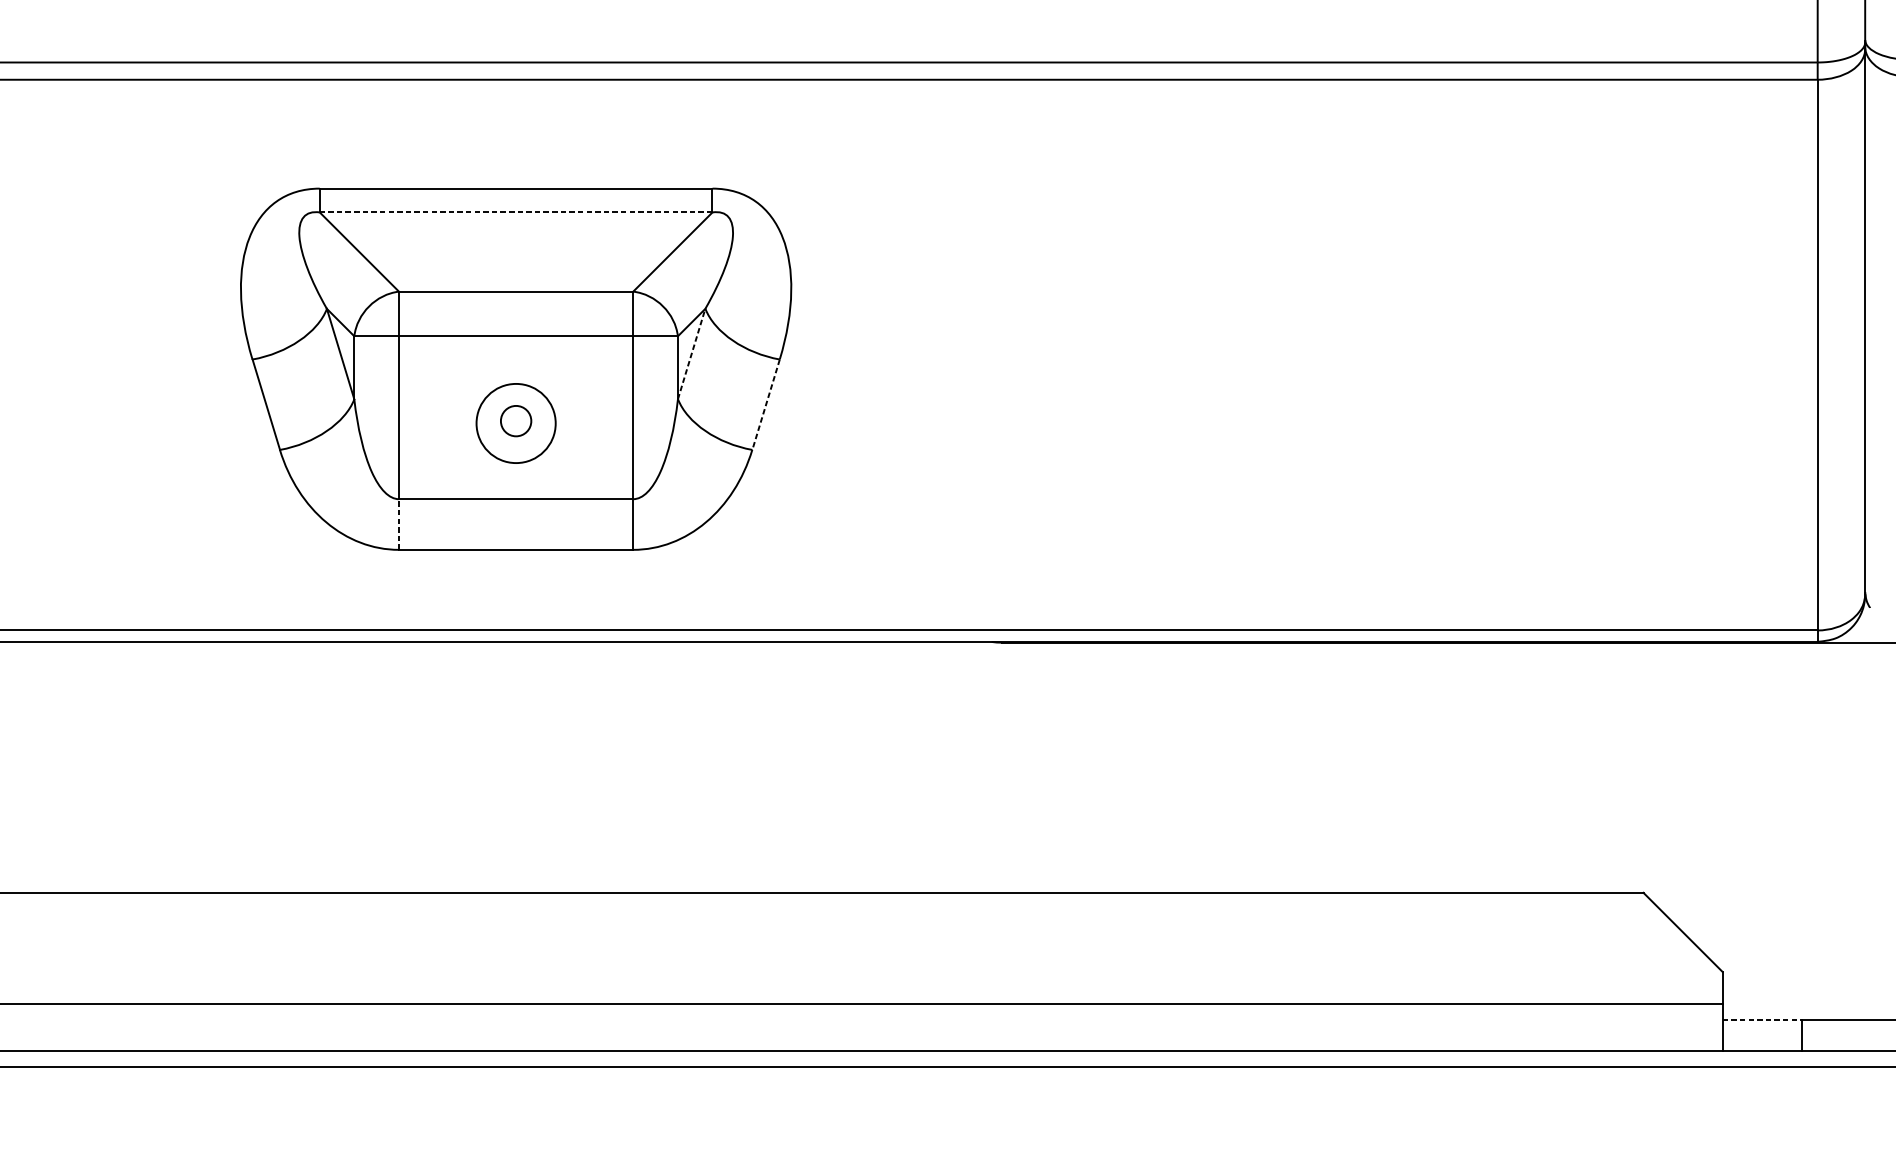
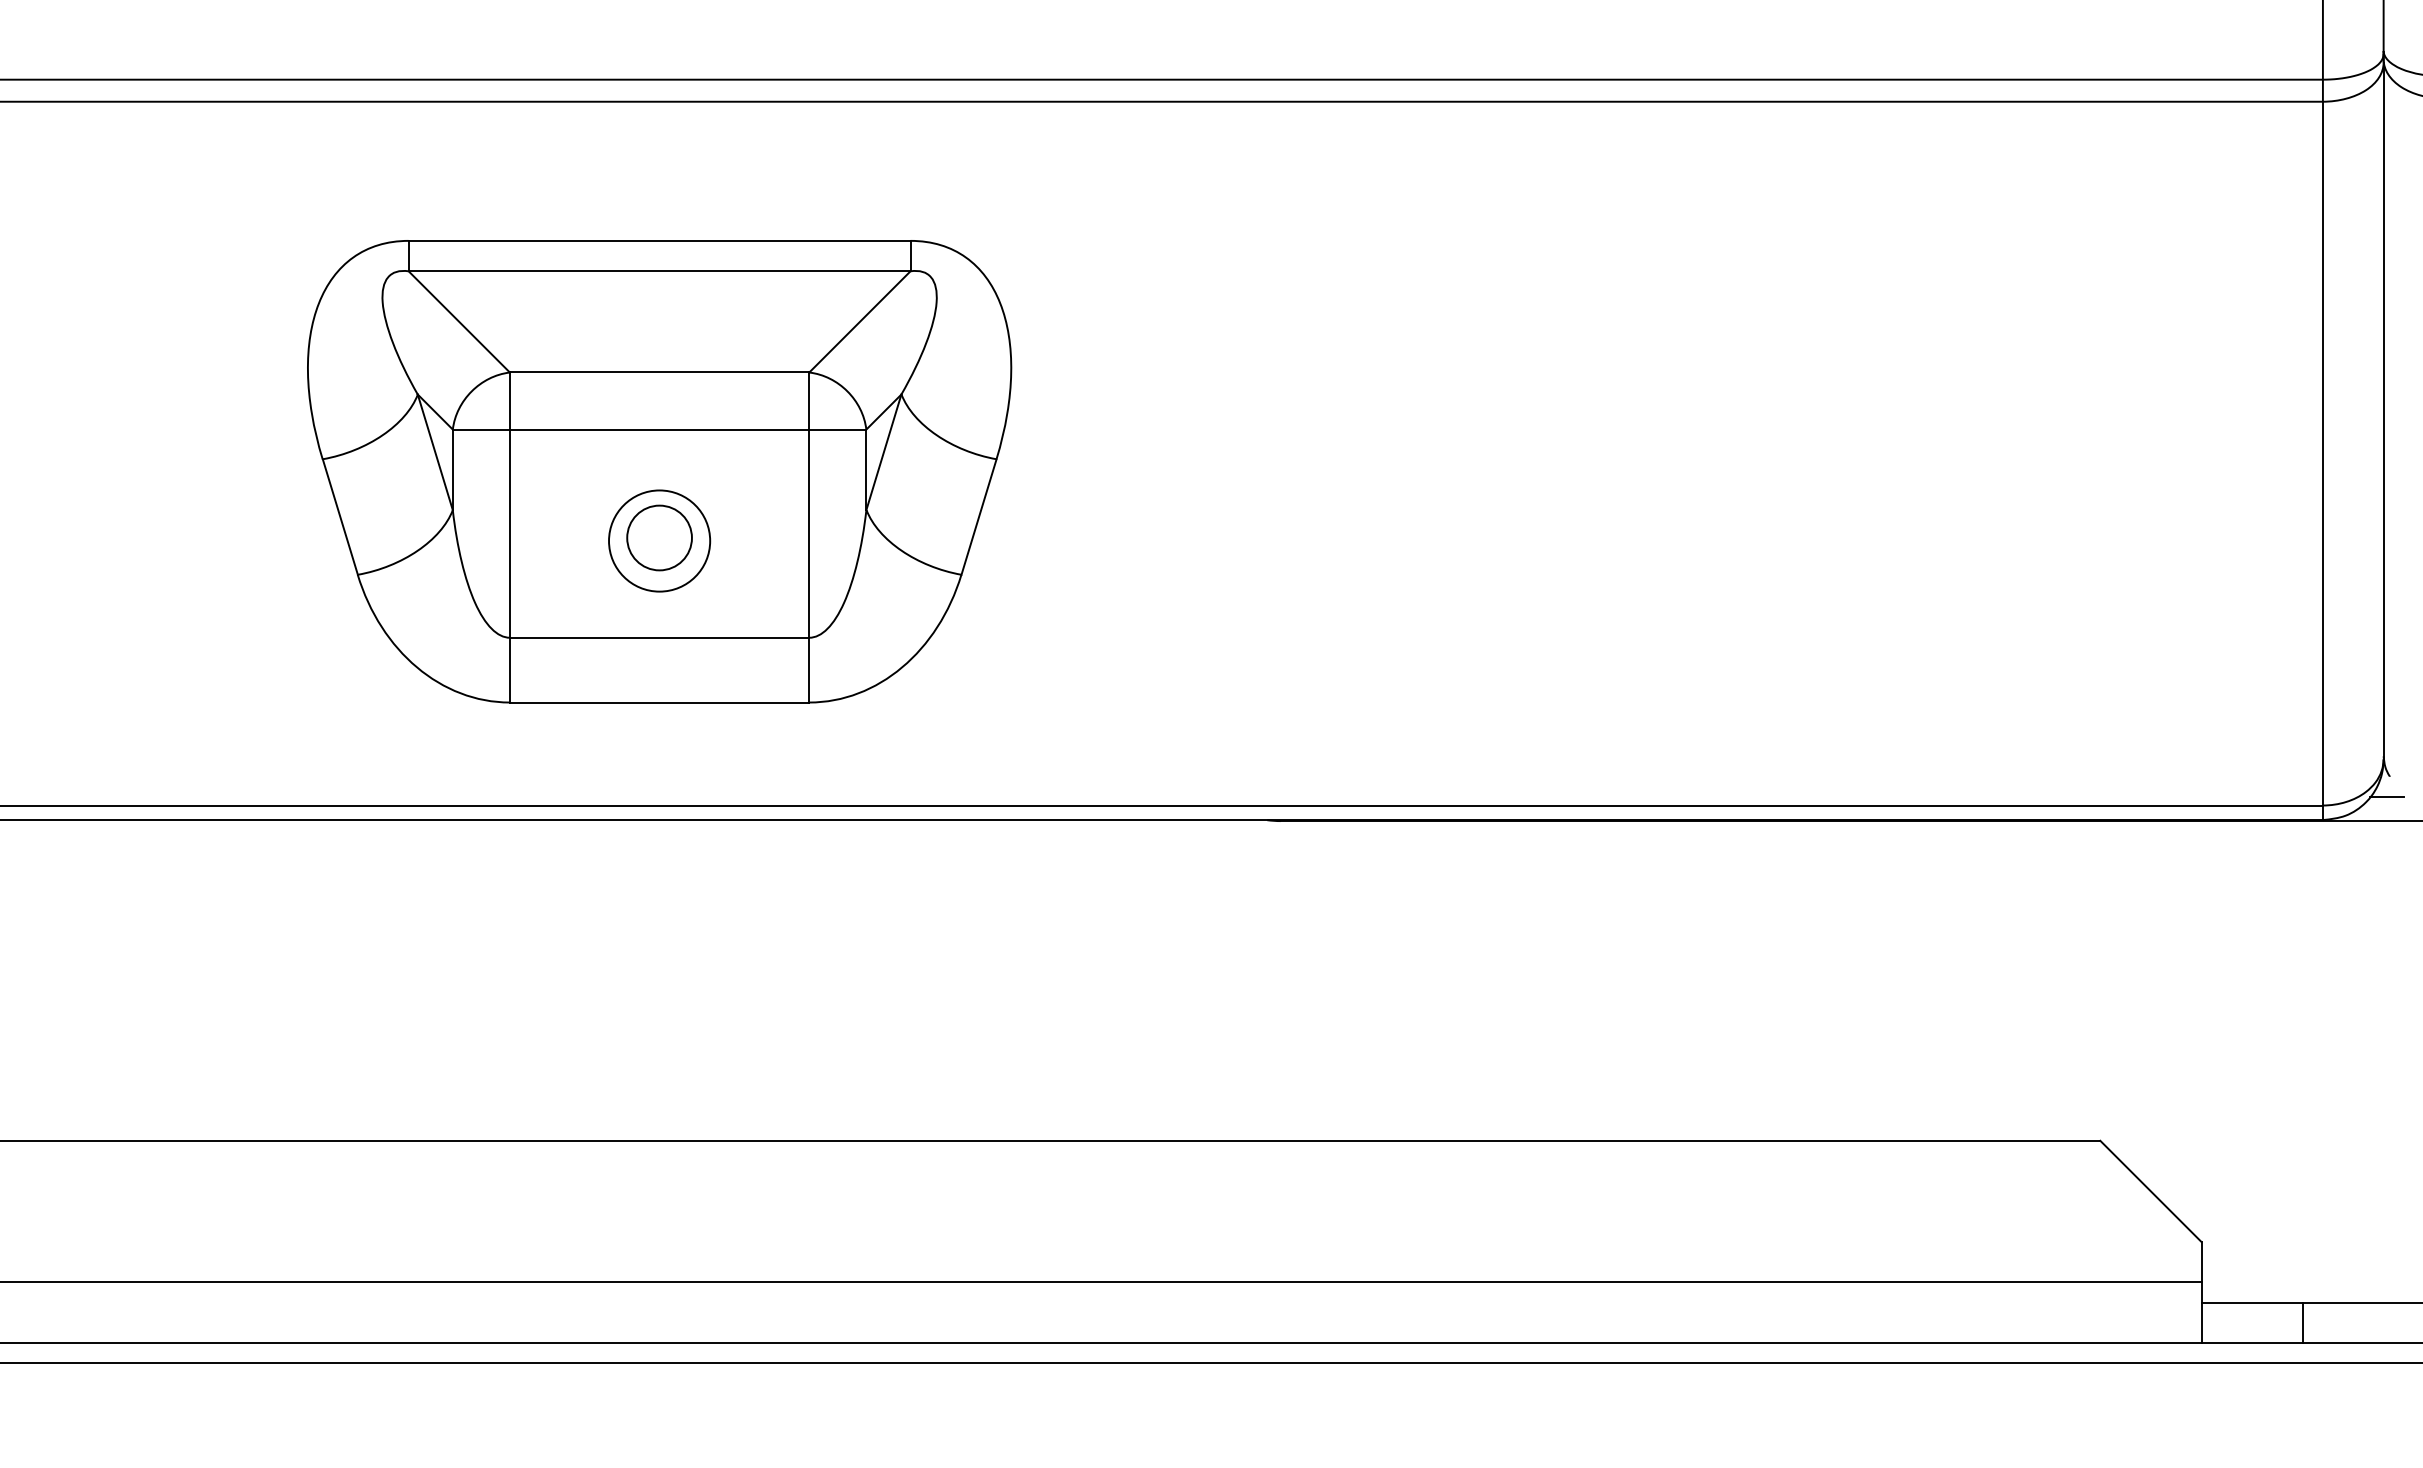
line: (516, 212) -> (659, 271), dashed -> solid
line: (692, 353) -> (884, 451), dashed -> solid
line: (765, 405) -> (978, 517), dashed -> solid
circle: (516, 420) -> (659, 537), size x1.67
line: (398, 524) -> (509, 669), dashed -> solid
line: (1867, 623) -> (2386, 796), added
line: (1762, 1019) -> (2252, 1302), dashed -> solid

